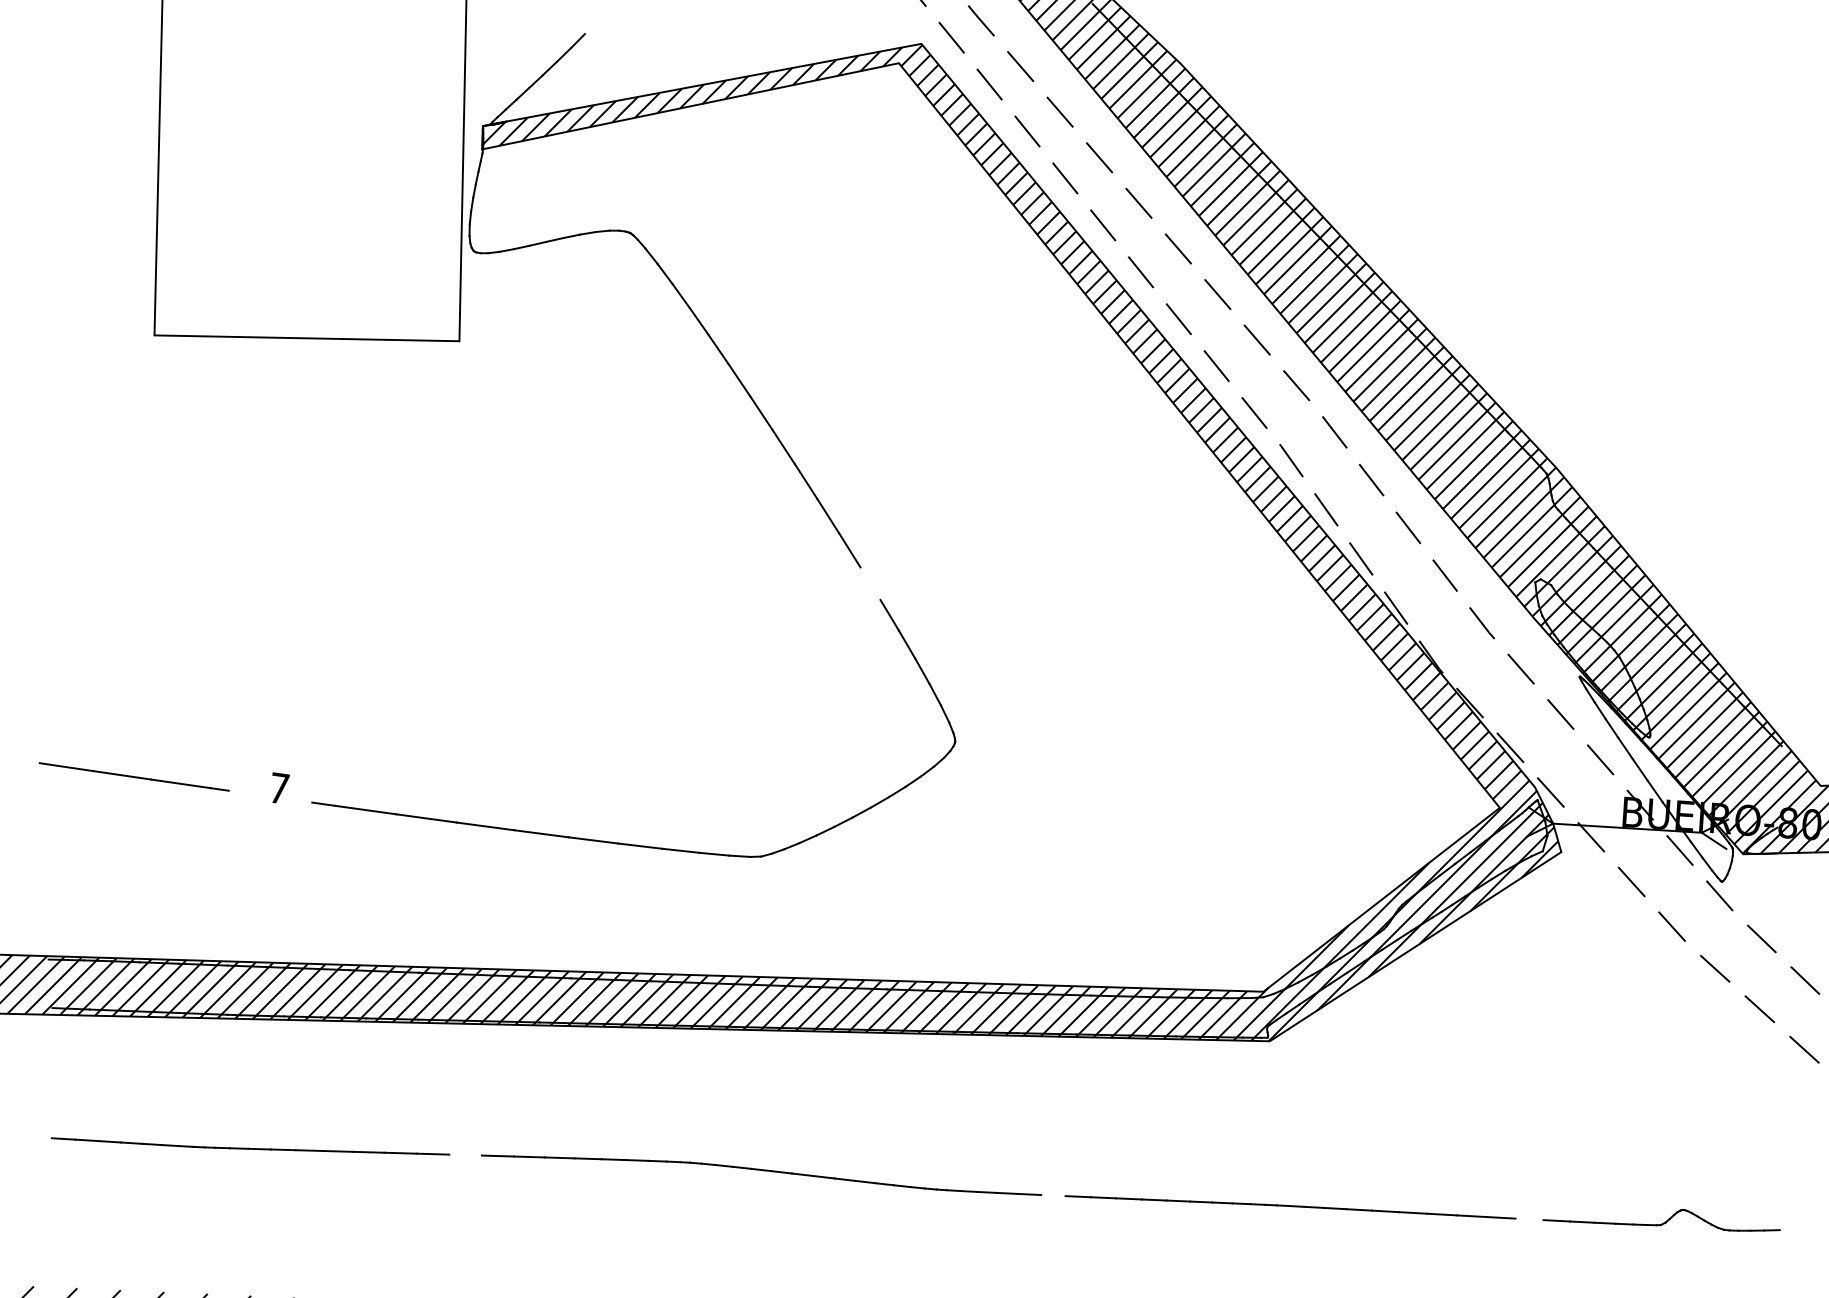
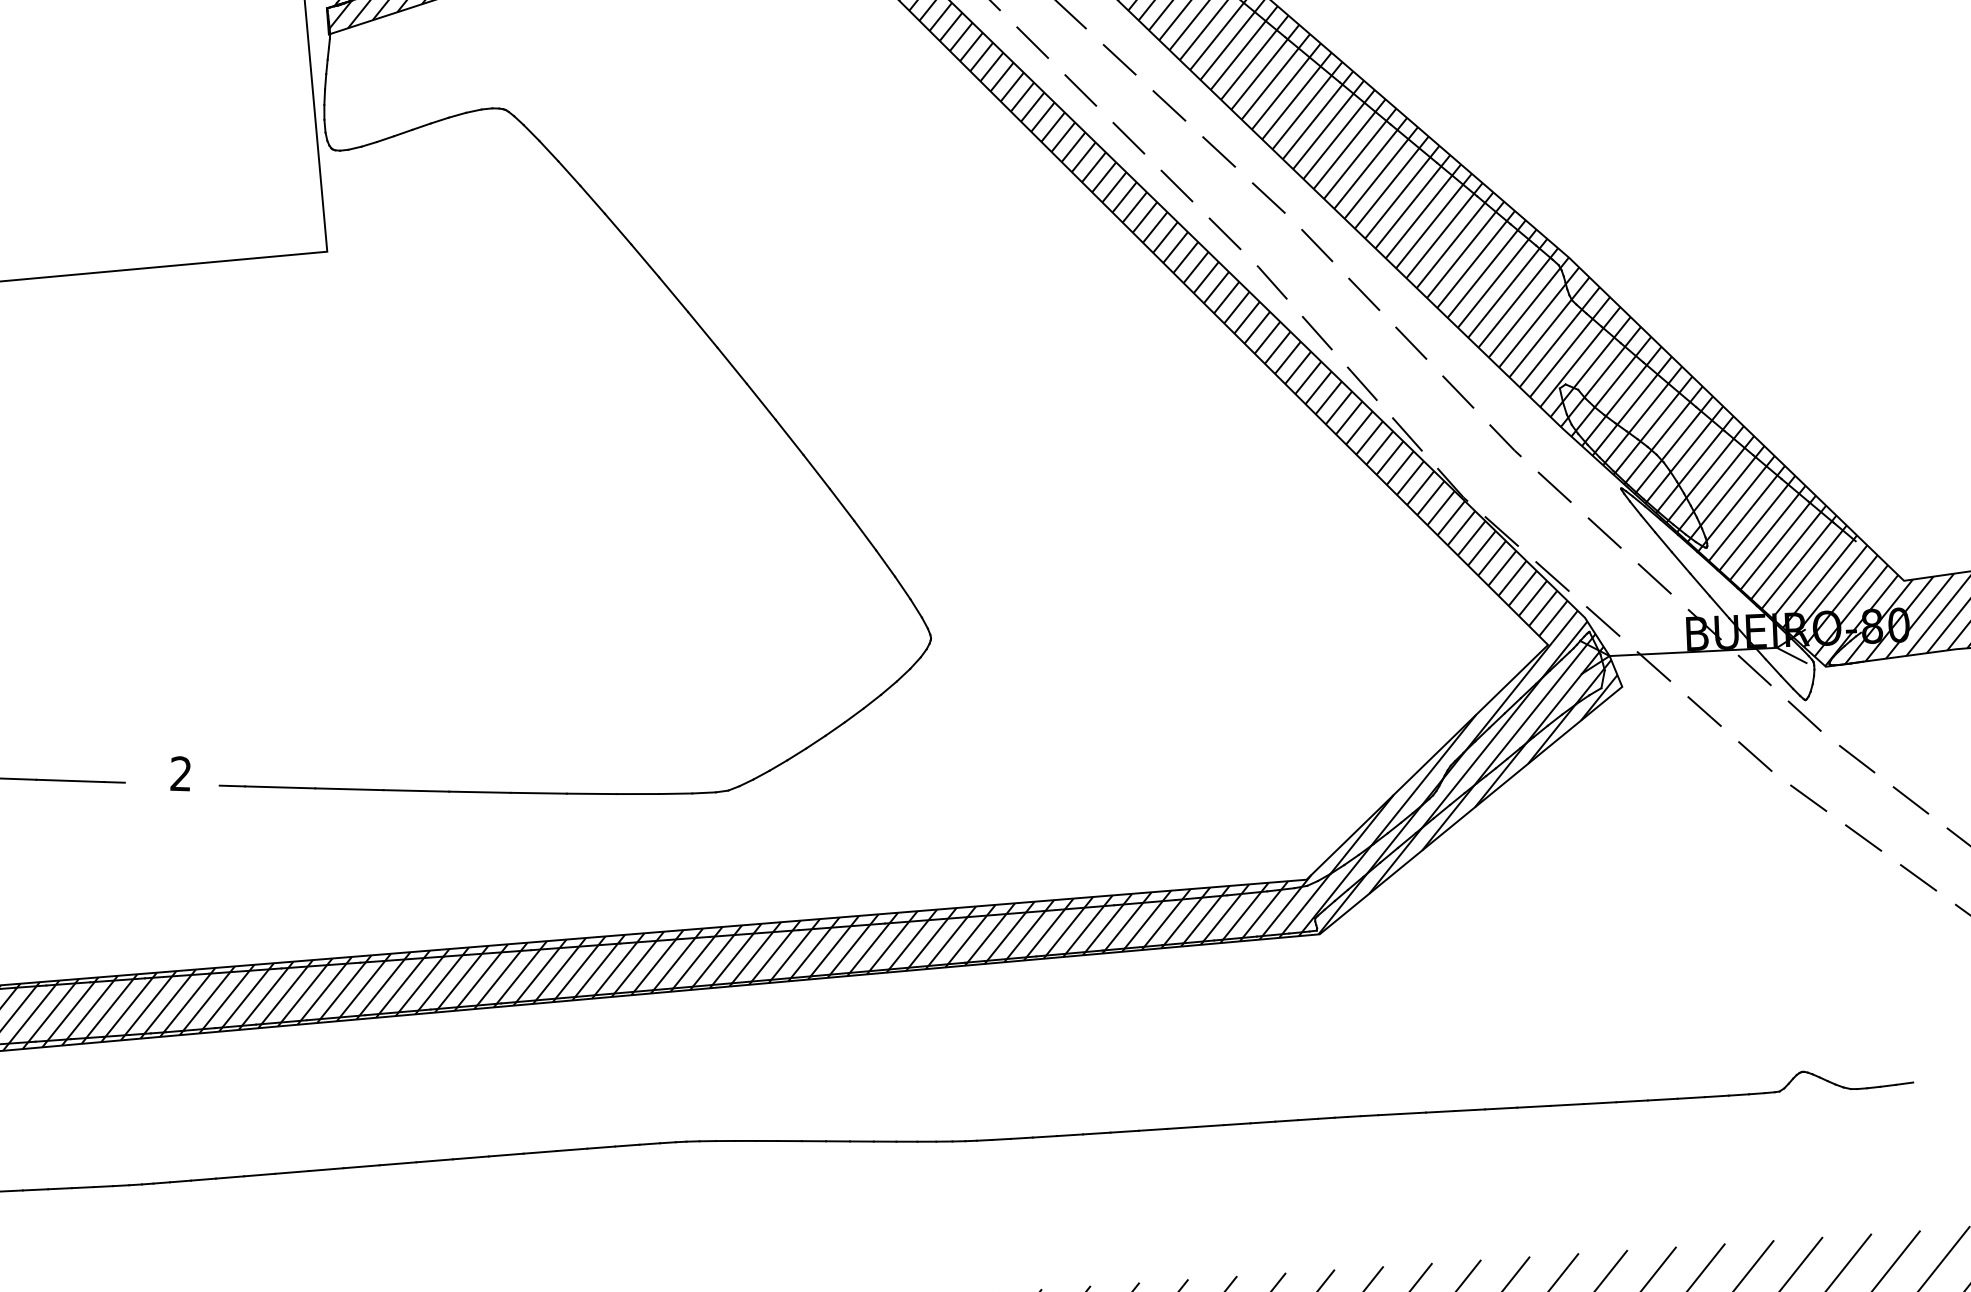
line: (870, 583) -> (816, 471), added
text: (278, 788) -> (180, 774), 7 -> 2
line: (465, 1154) -> (434, 1160), added
line: (1053, 1195) -> (1096, 1133), added
line: (1529, 1219) -> (1632, 1101), added

